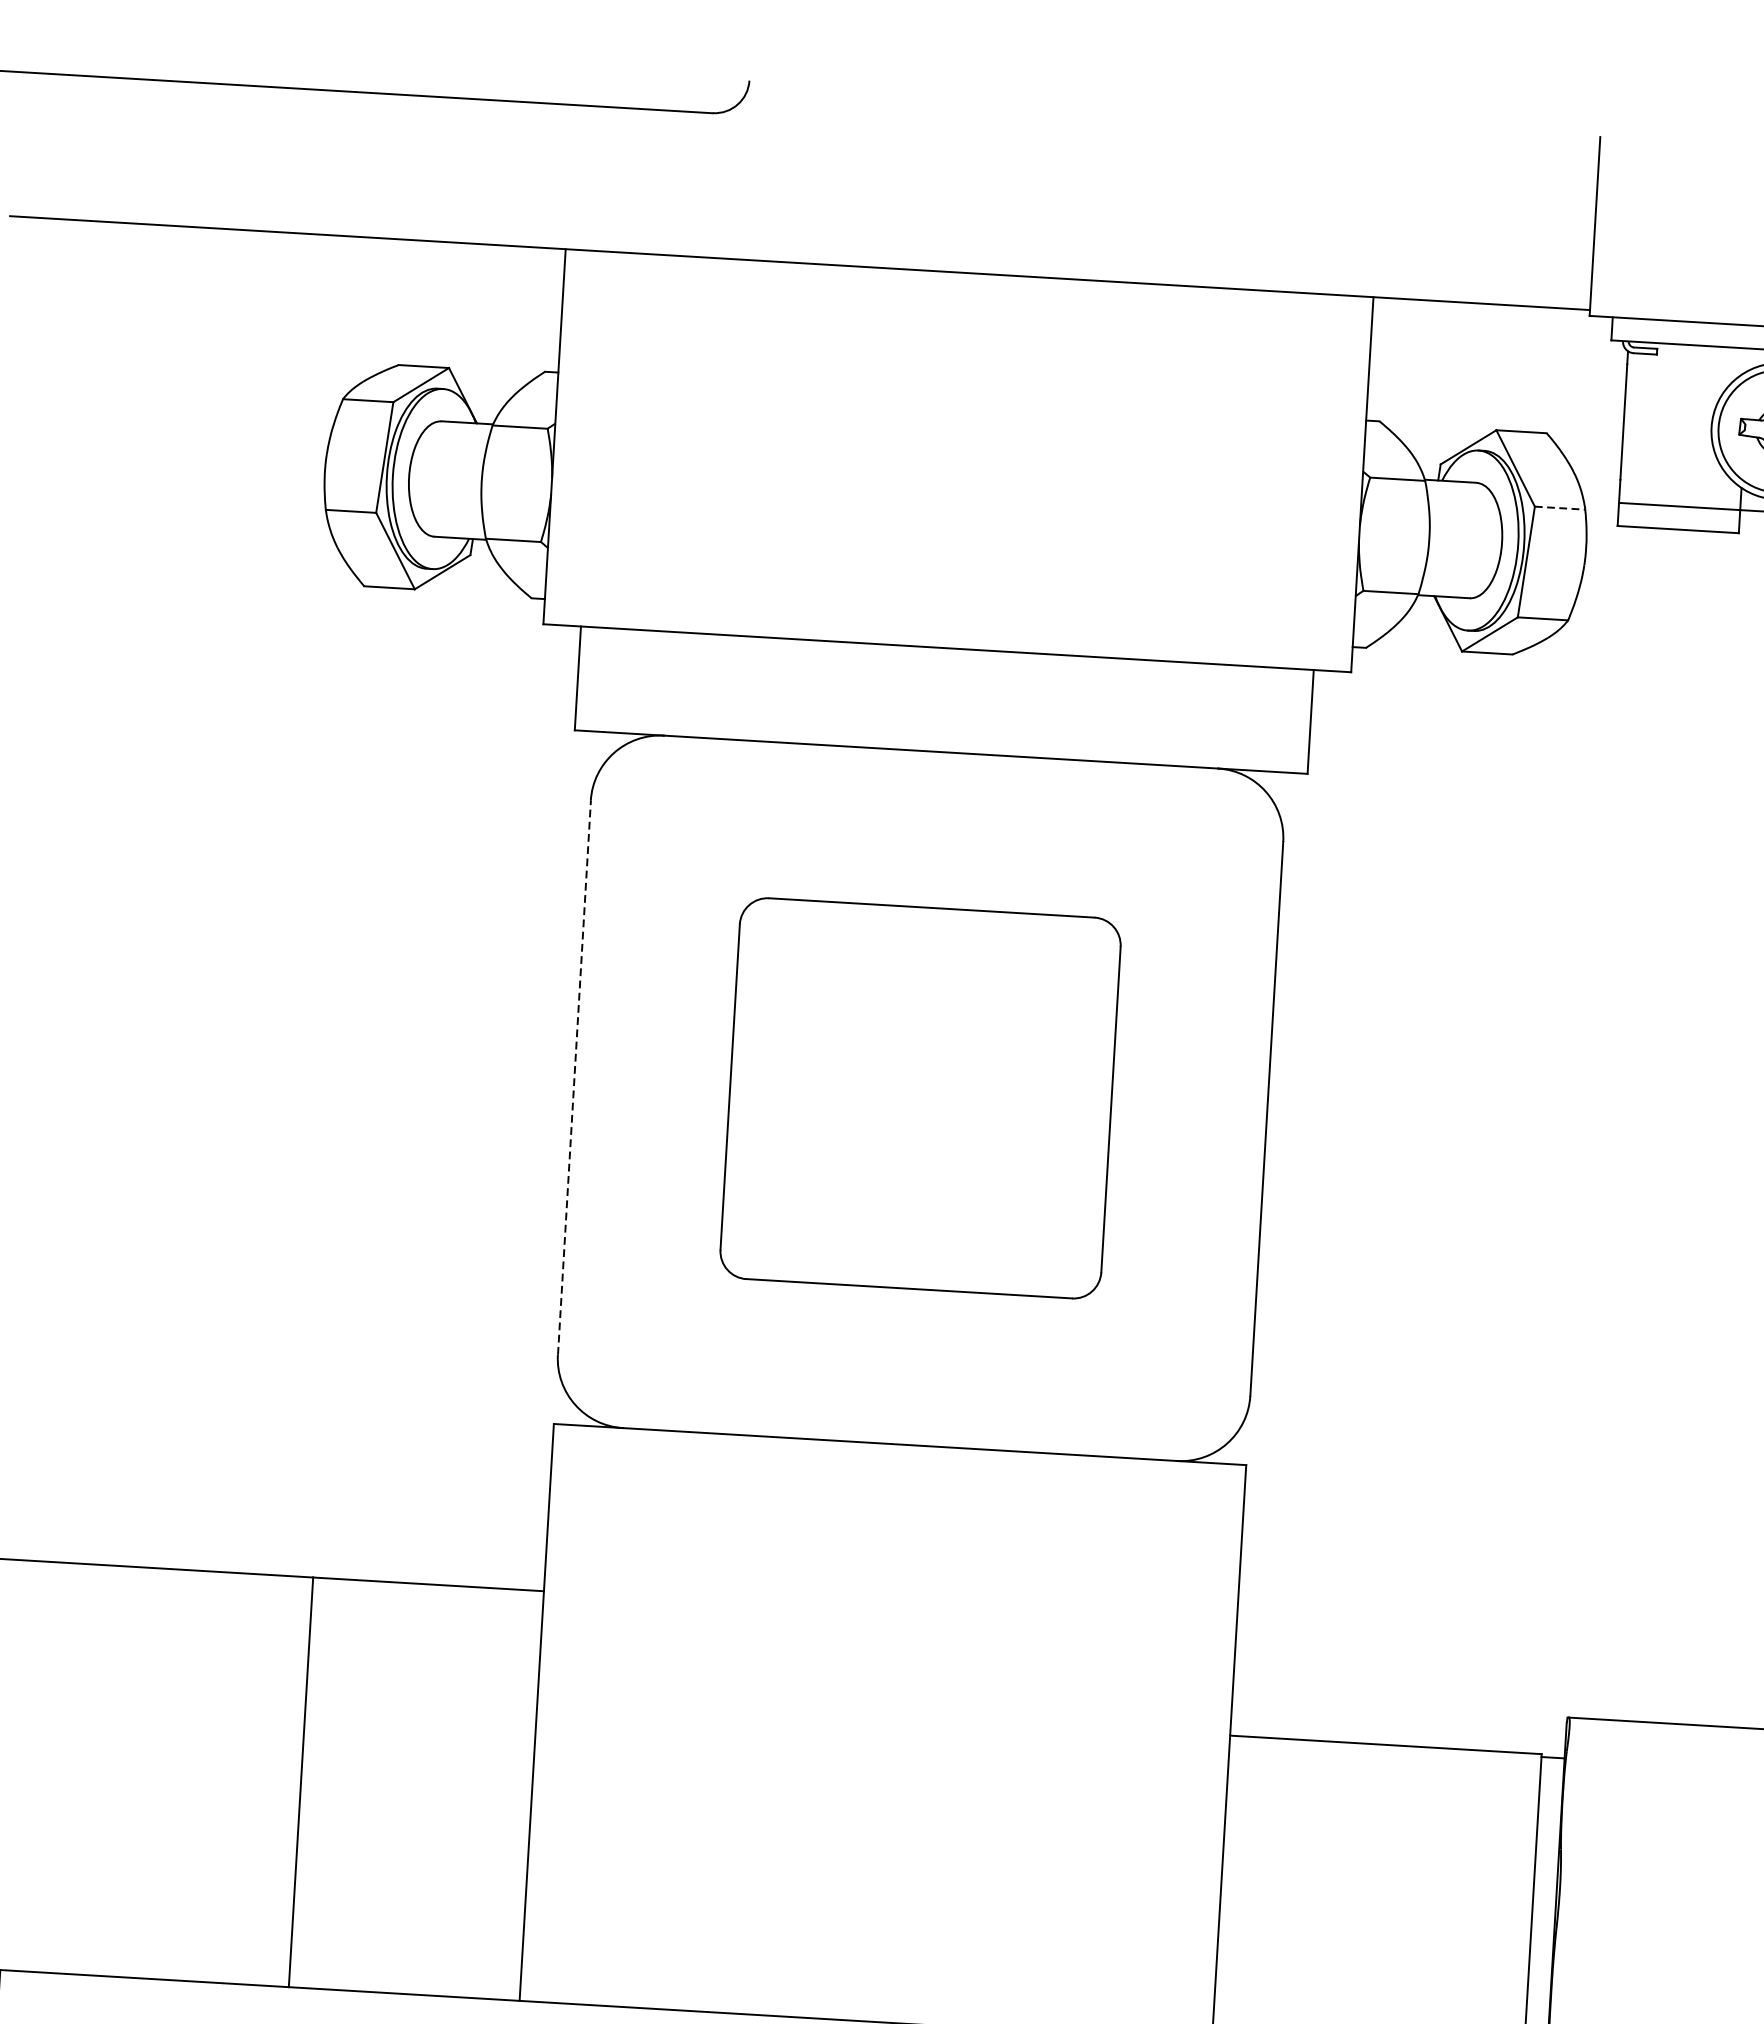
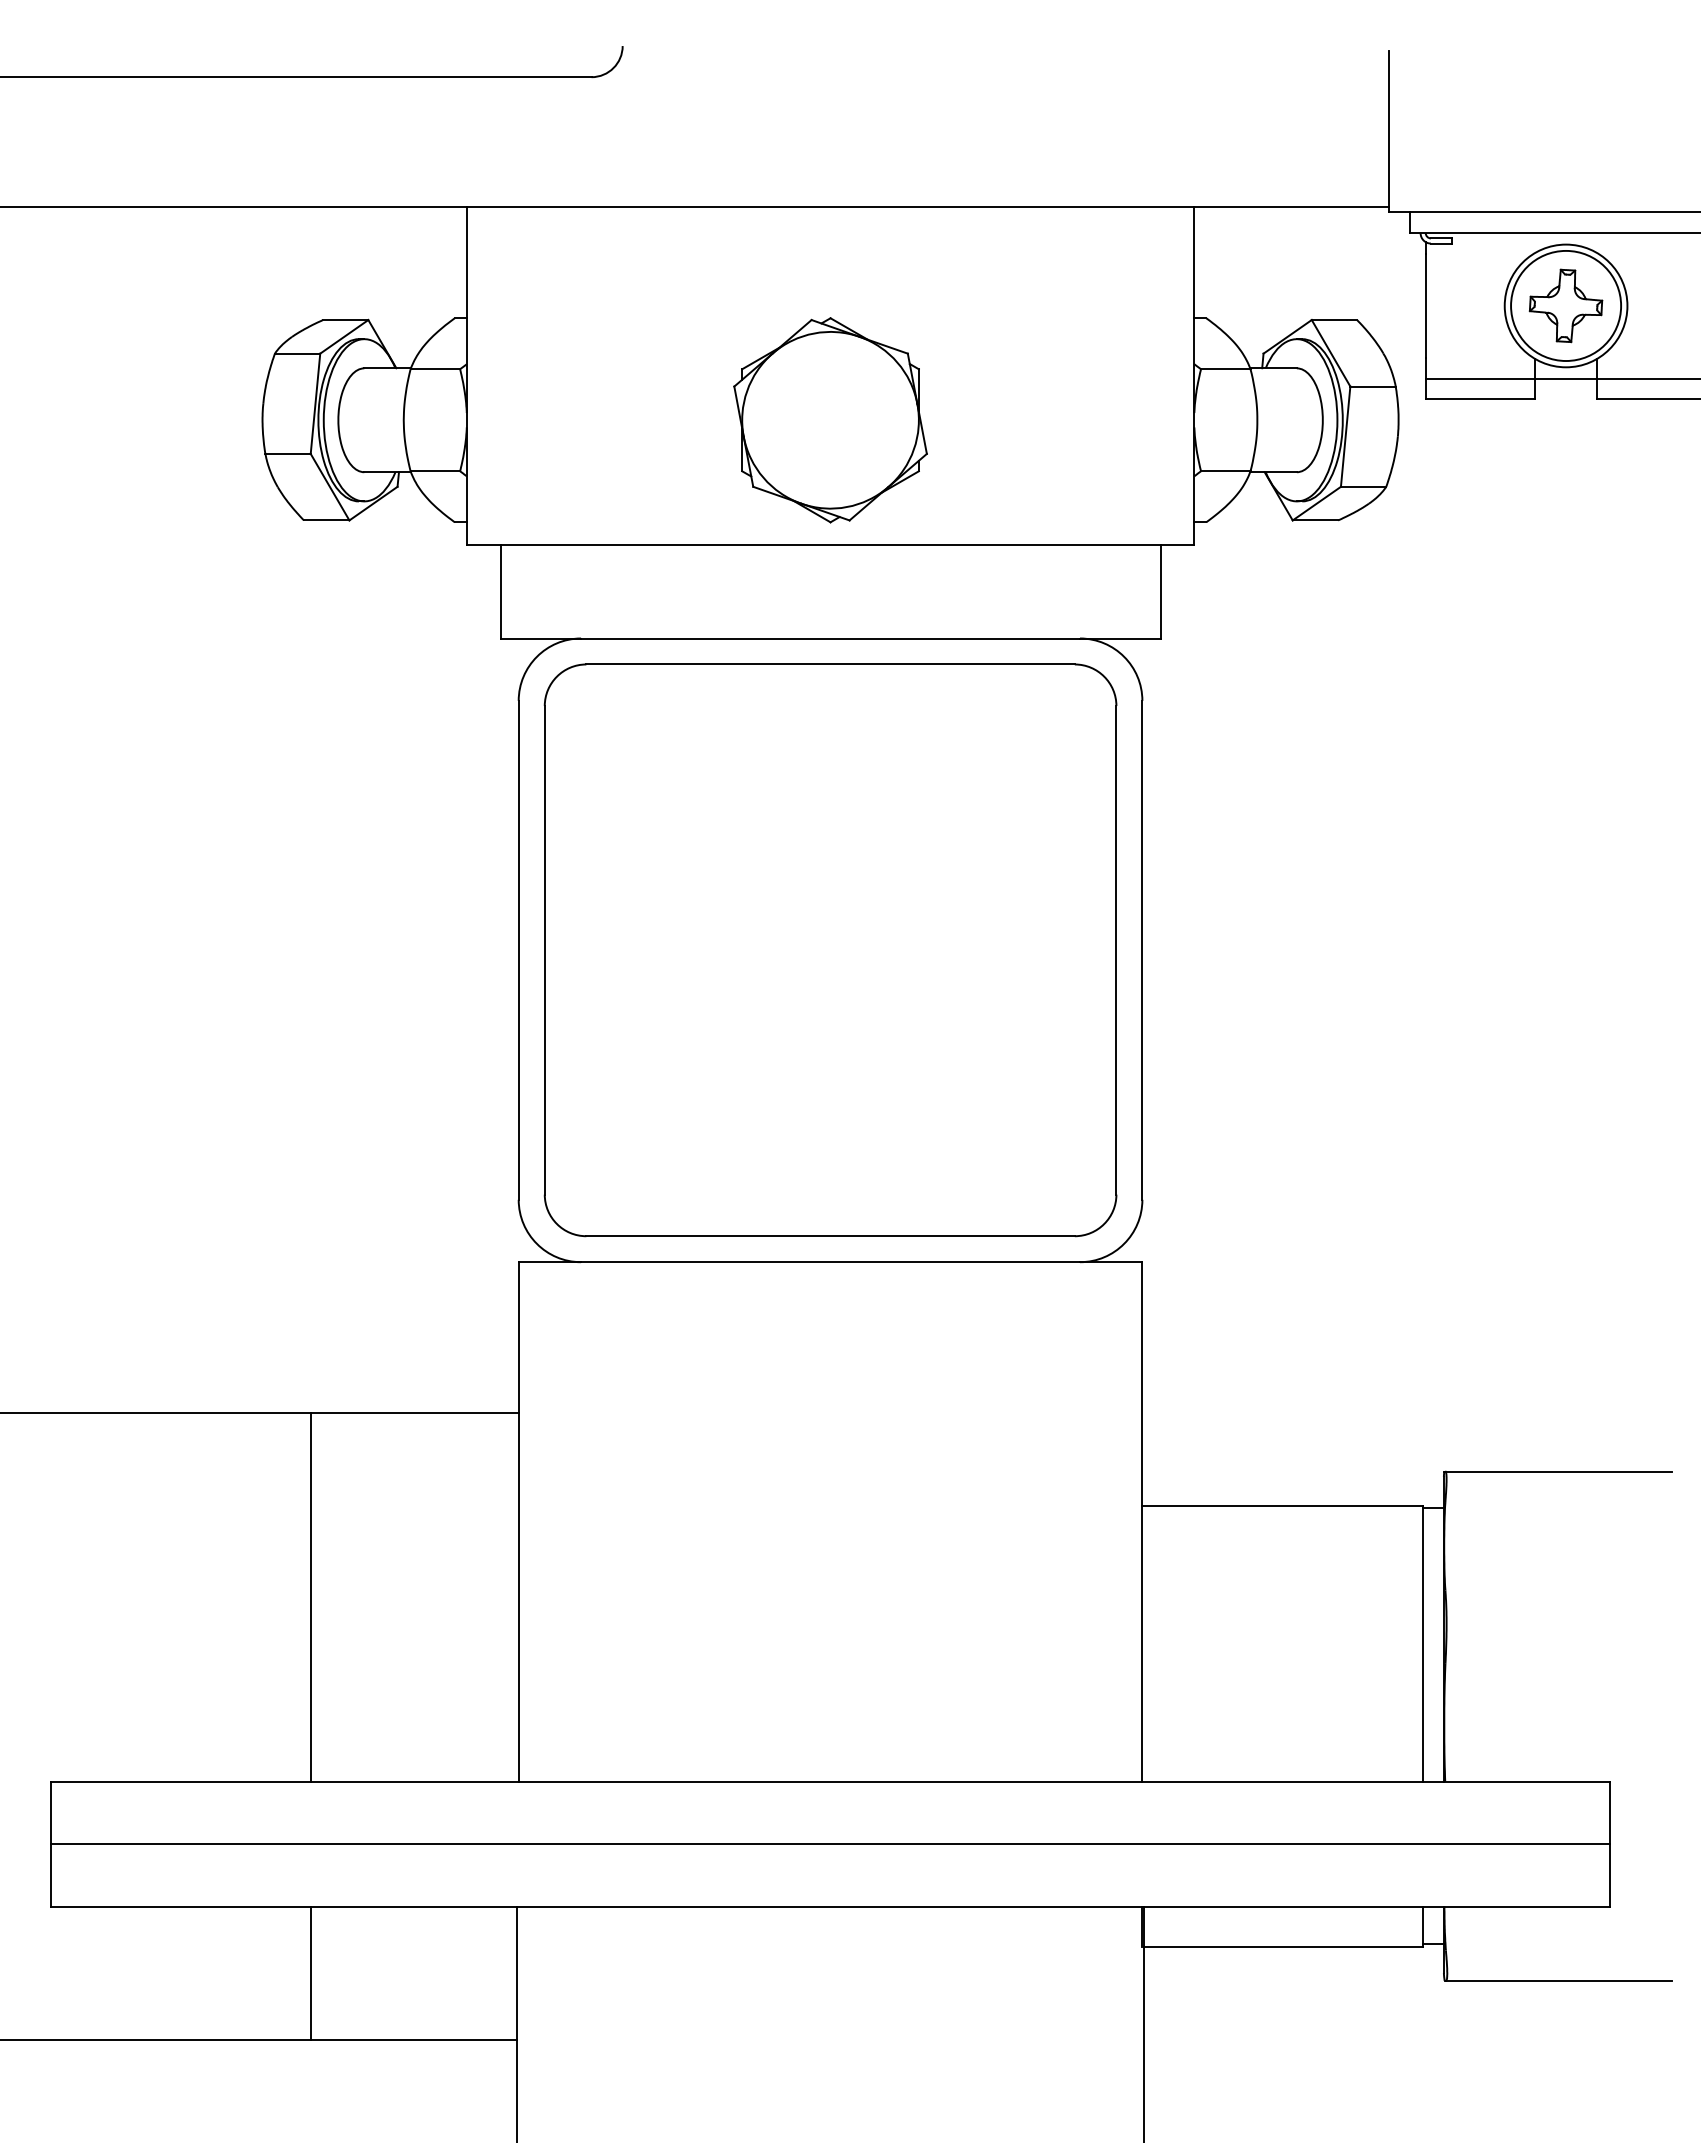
line: (1560, 508) -> (1373, 386), dashed -> solid
part: (955, 510) -> (830, 420), added
line: (574, 1076) -> (518, 949), dashed -> solid
part: (920, 1098) -> (830, 950), size x1.67

